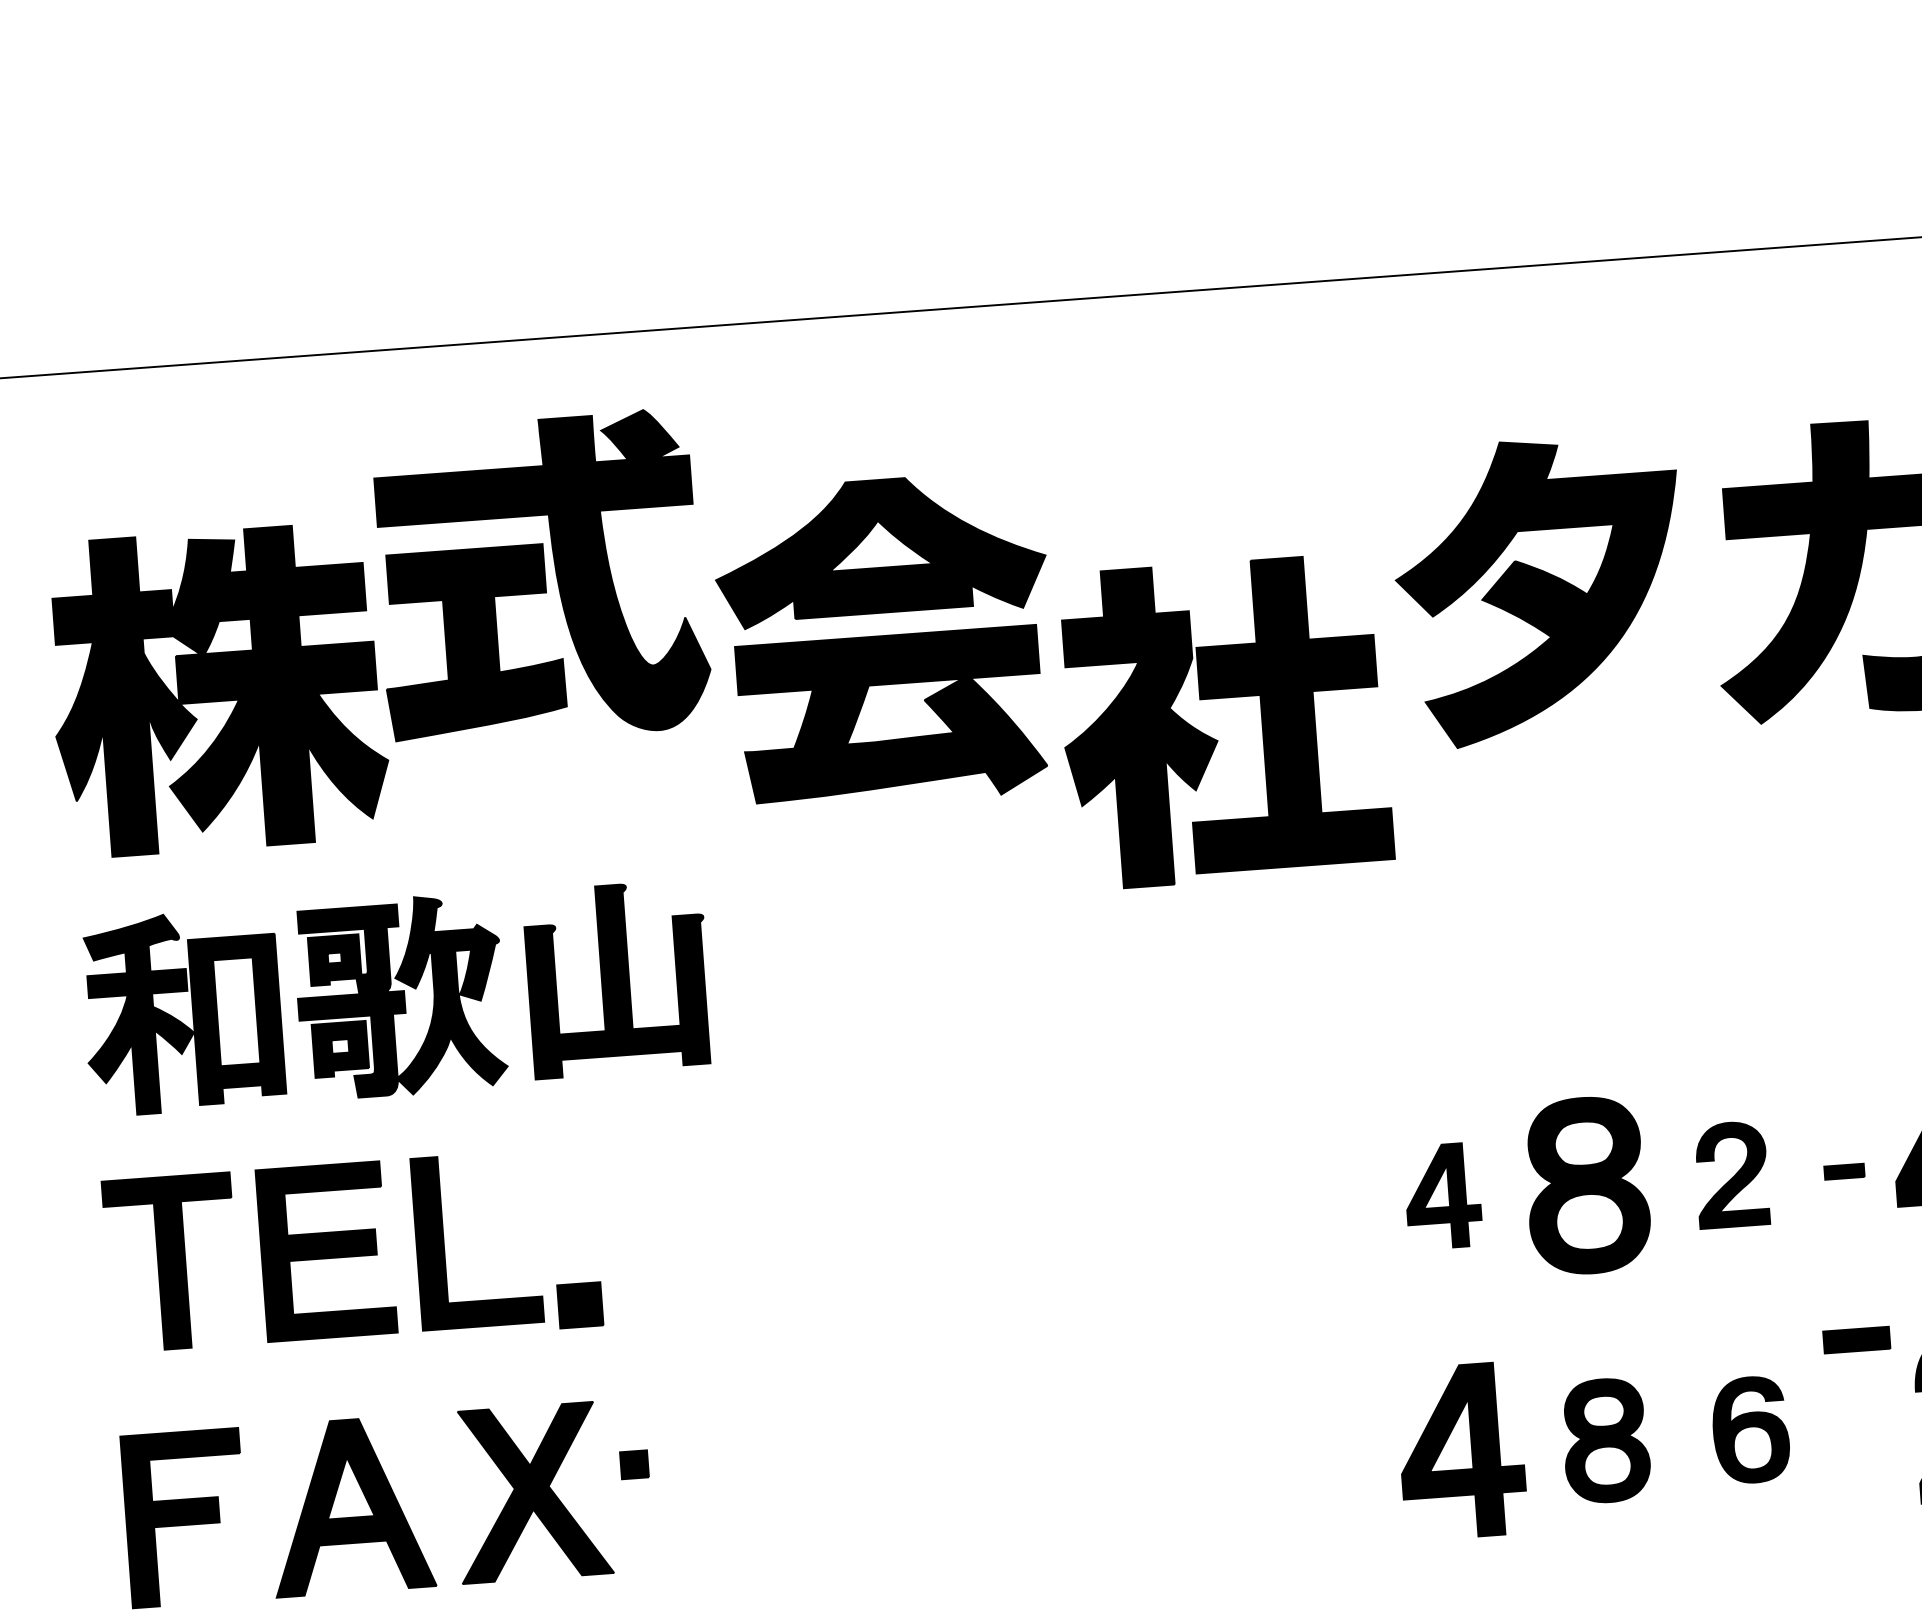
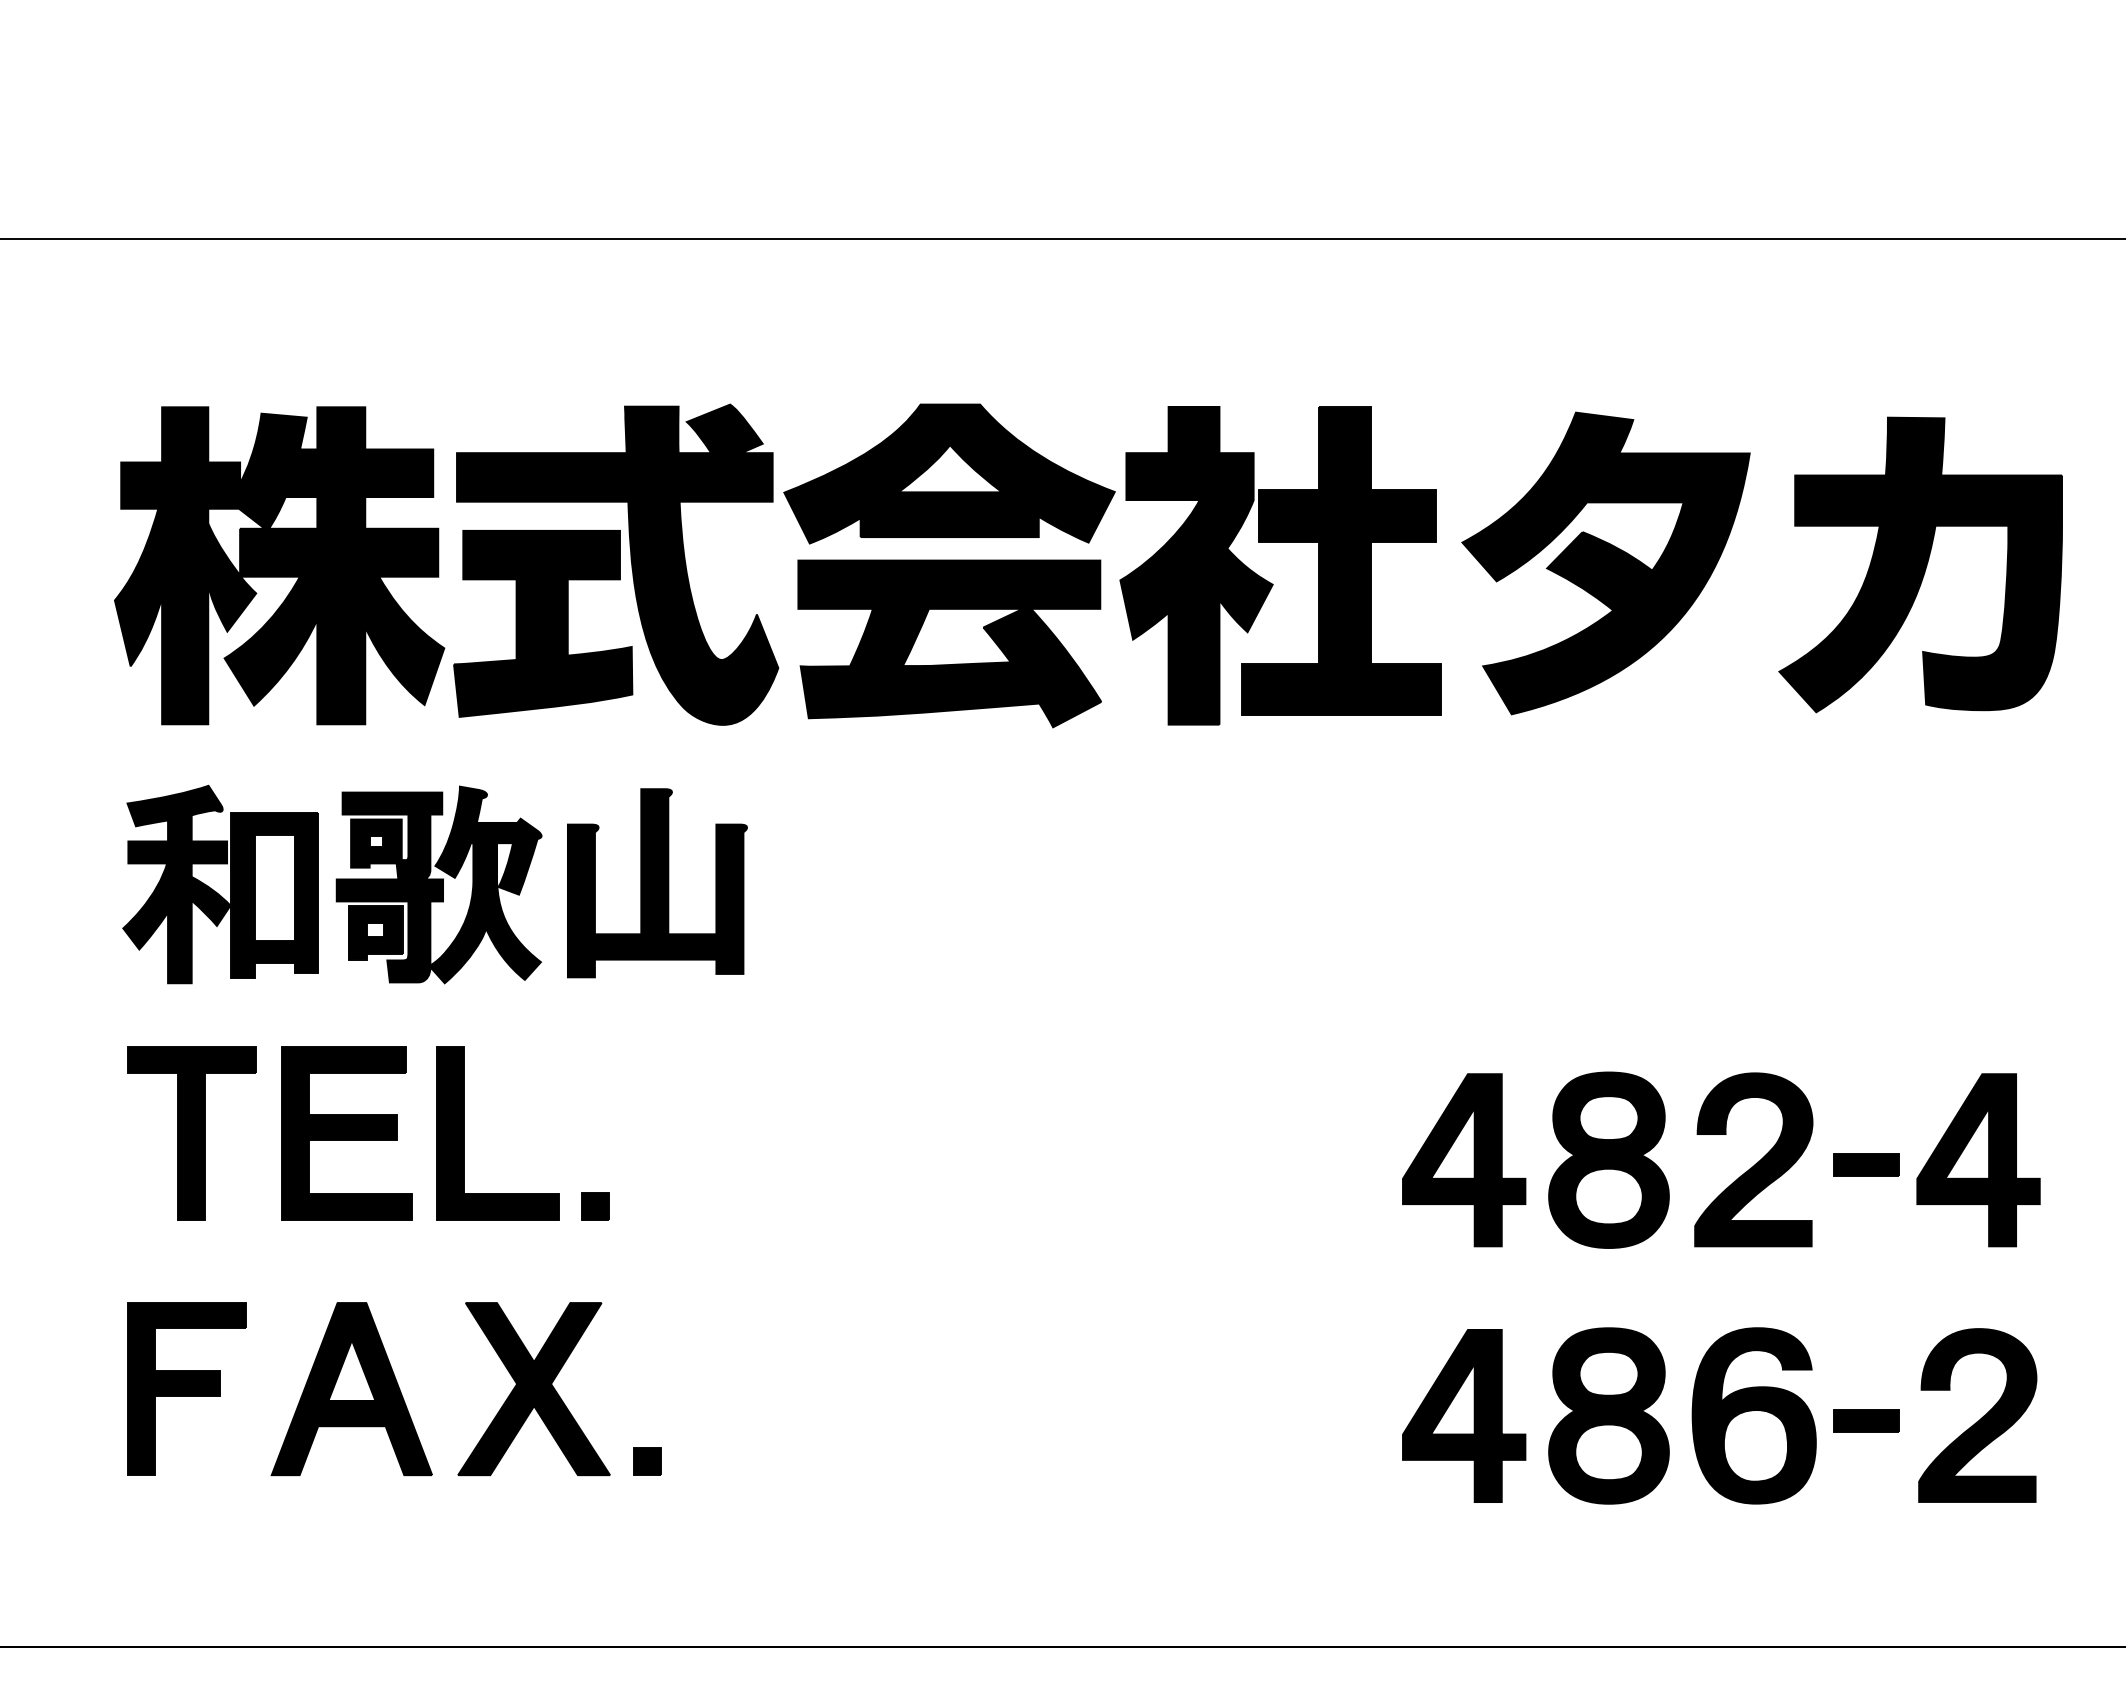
part: (541, 577) -> (616, 564), moved
part: (1214, 738) -> (1269, 581), moved
part: (1844, 1171) -> (1866, 1164), size x1.67
part: (1731, 1174) -> (1753, 1159), size x1.67
part: (1443, 1196) -> (1464, 1160), size x1.67
part: (579, 1306) -> (595, 1206), size x0.62
part: (1856, 1339) -> (1866, 1420), moved
part: (1750, 1429) -> (1753, 1415), size x1.67
part: (1605, 1440) -> (1608, 1415), size x1.43
part: (634, 1464) -> (647, 1461), moved

